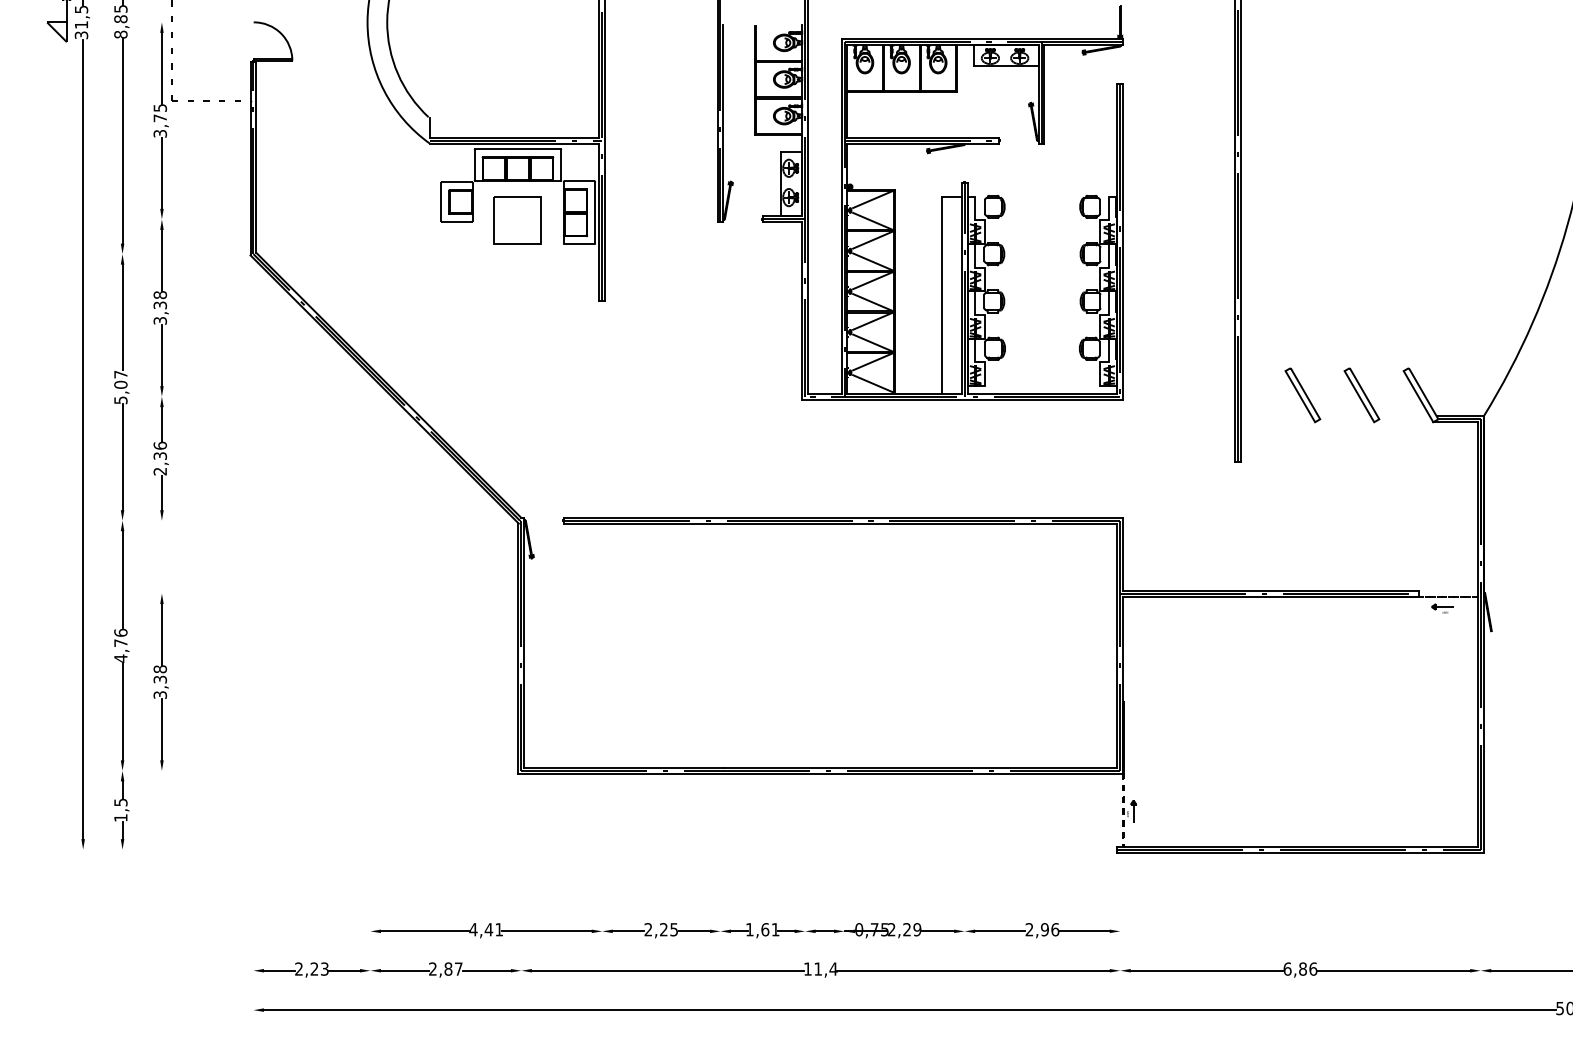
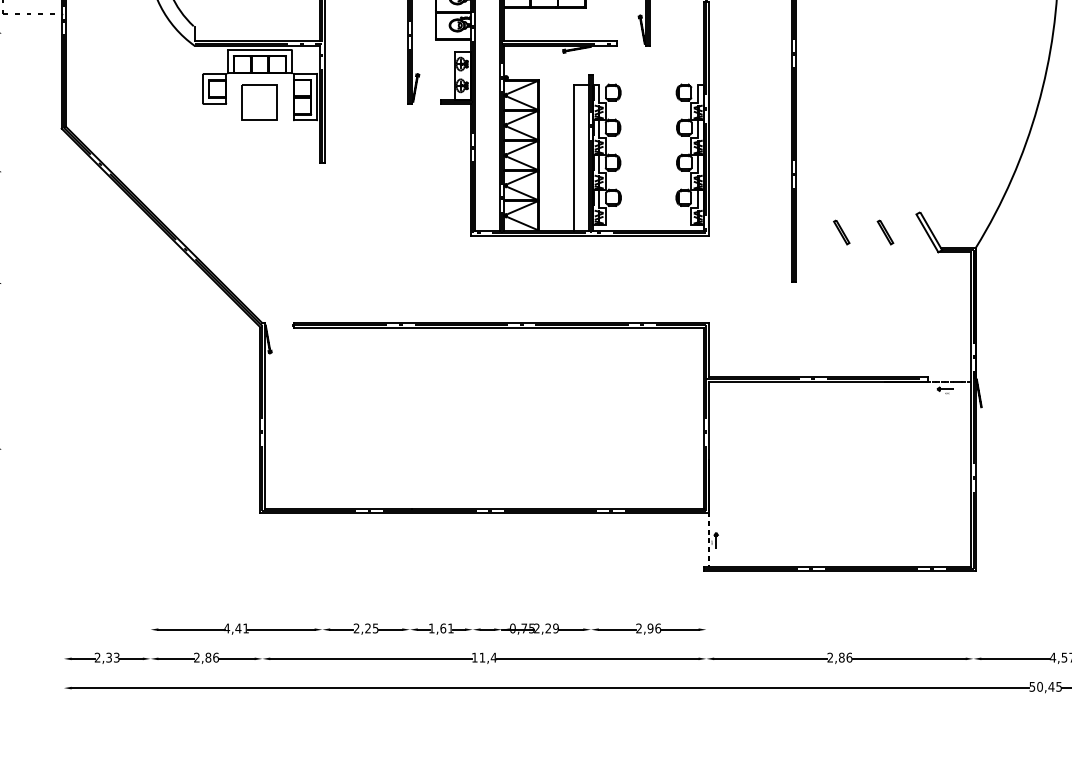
part: (1302, 395) -> (841, 232), size x0.6
part: (1361, 395) -> (885, 232), size x0.6
text: (314, 968) -> (109, 657), 2,23 -> 2,33
text: (458, 968) -> (215, 657), 2,87 -> 2,86
text: (1287, 968) -> (830, 657), 6,86 -> 2,86

